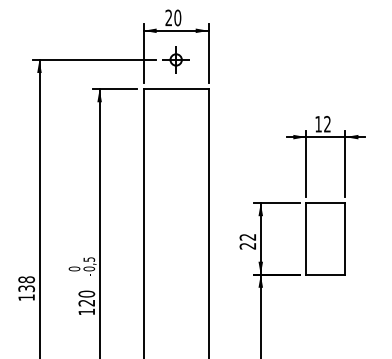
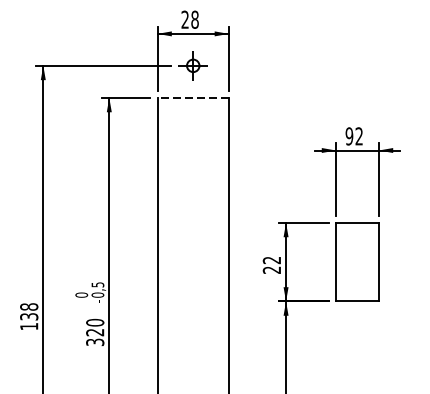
text: (177, 17) -> (194, 19), 20 -> 28
line: (176, 89) -> (193, 98), solid -> dashed
text: (318, 123) -> (349, 135), 12 -> 92
text: (86, 311) -> (94, 341), 120 -> 320

